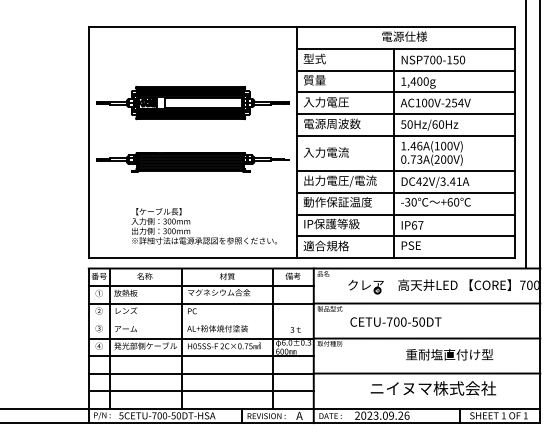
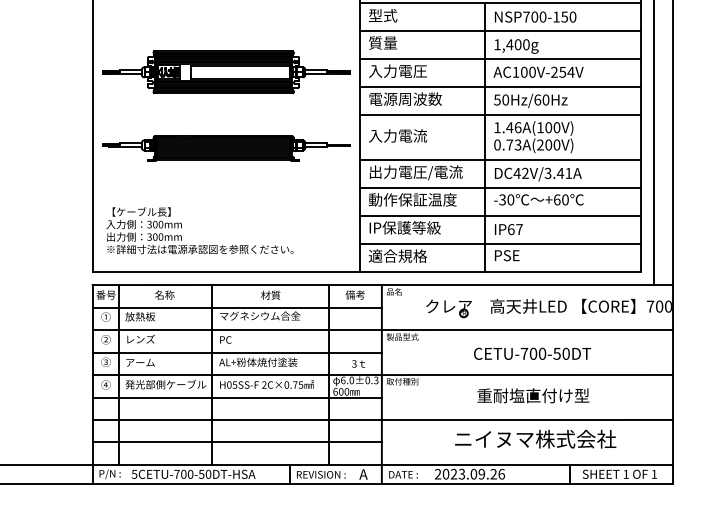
text: (203, 226) -> (198, 231), moved
line: (200, 321) -> (236, 353), added
text: (395, 321) -> (531, 353), moved
text: (449, 354) -> (533, 395), moved

